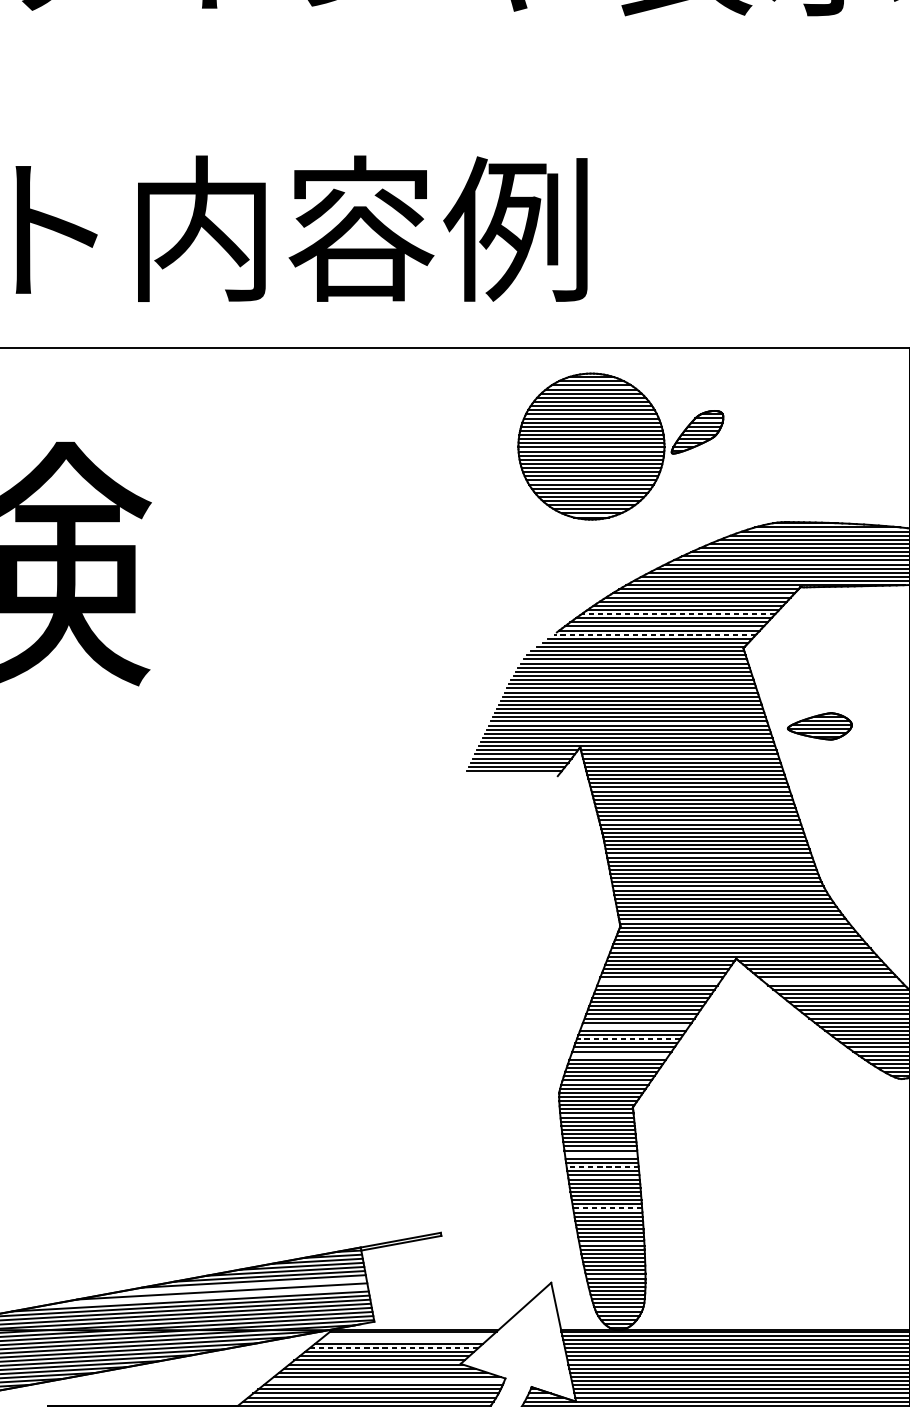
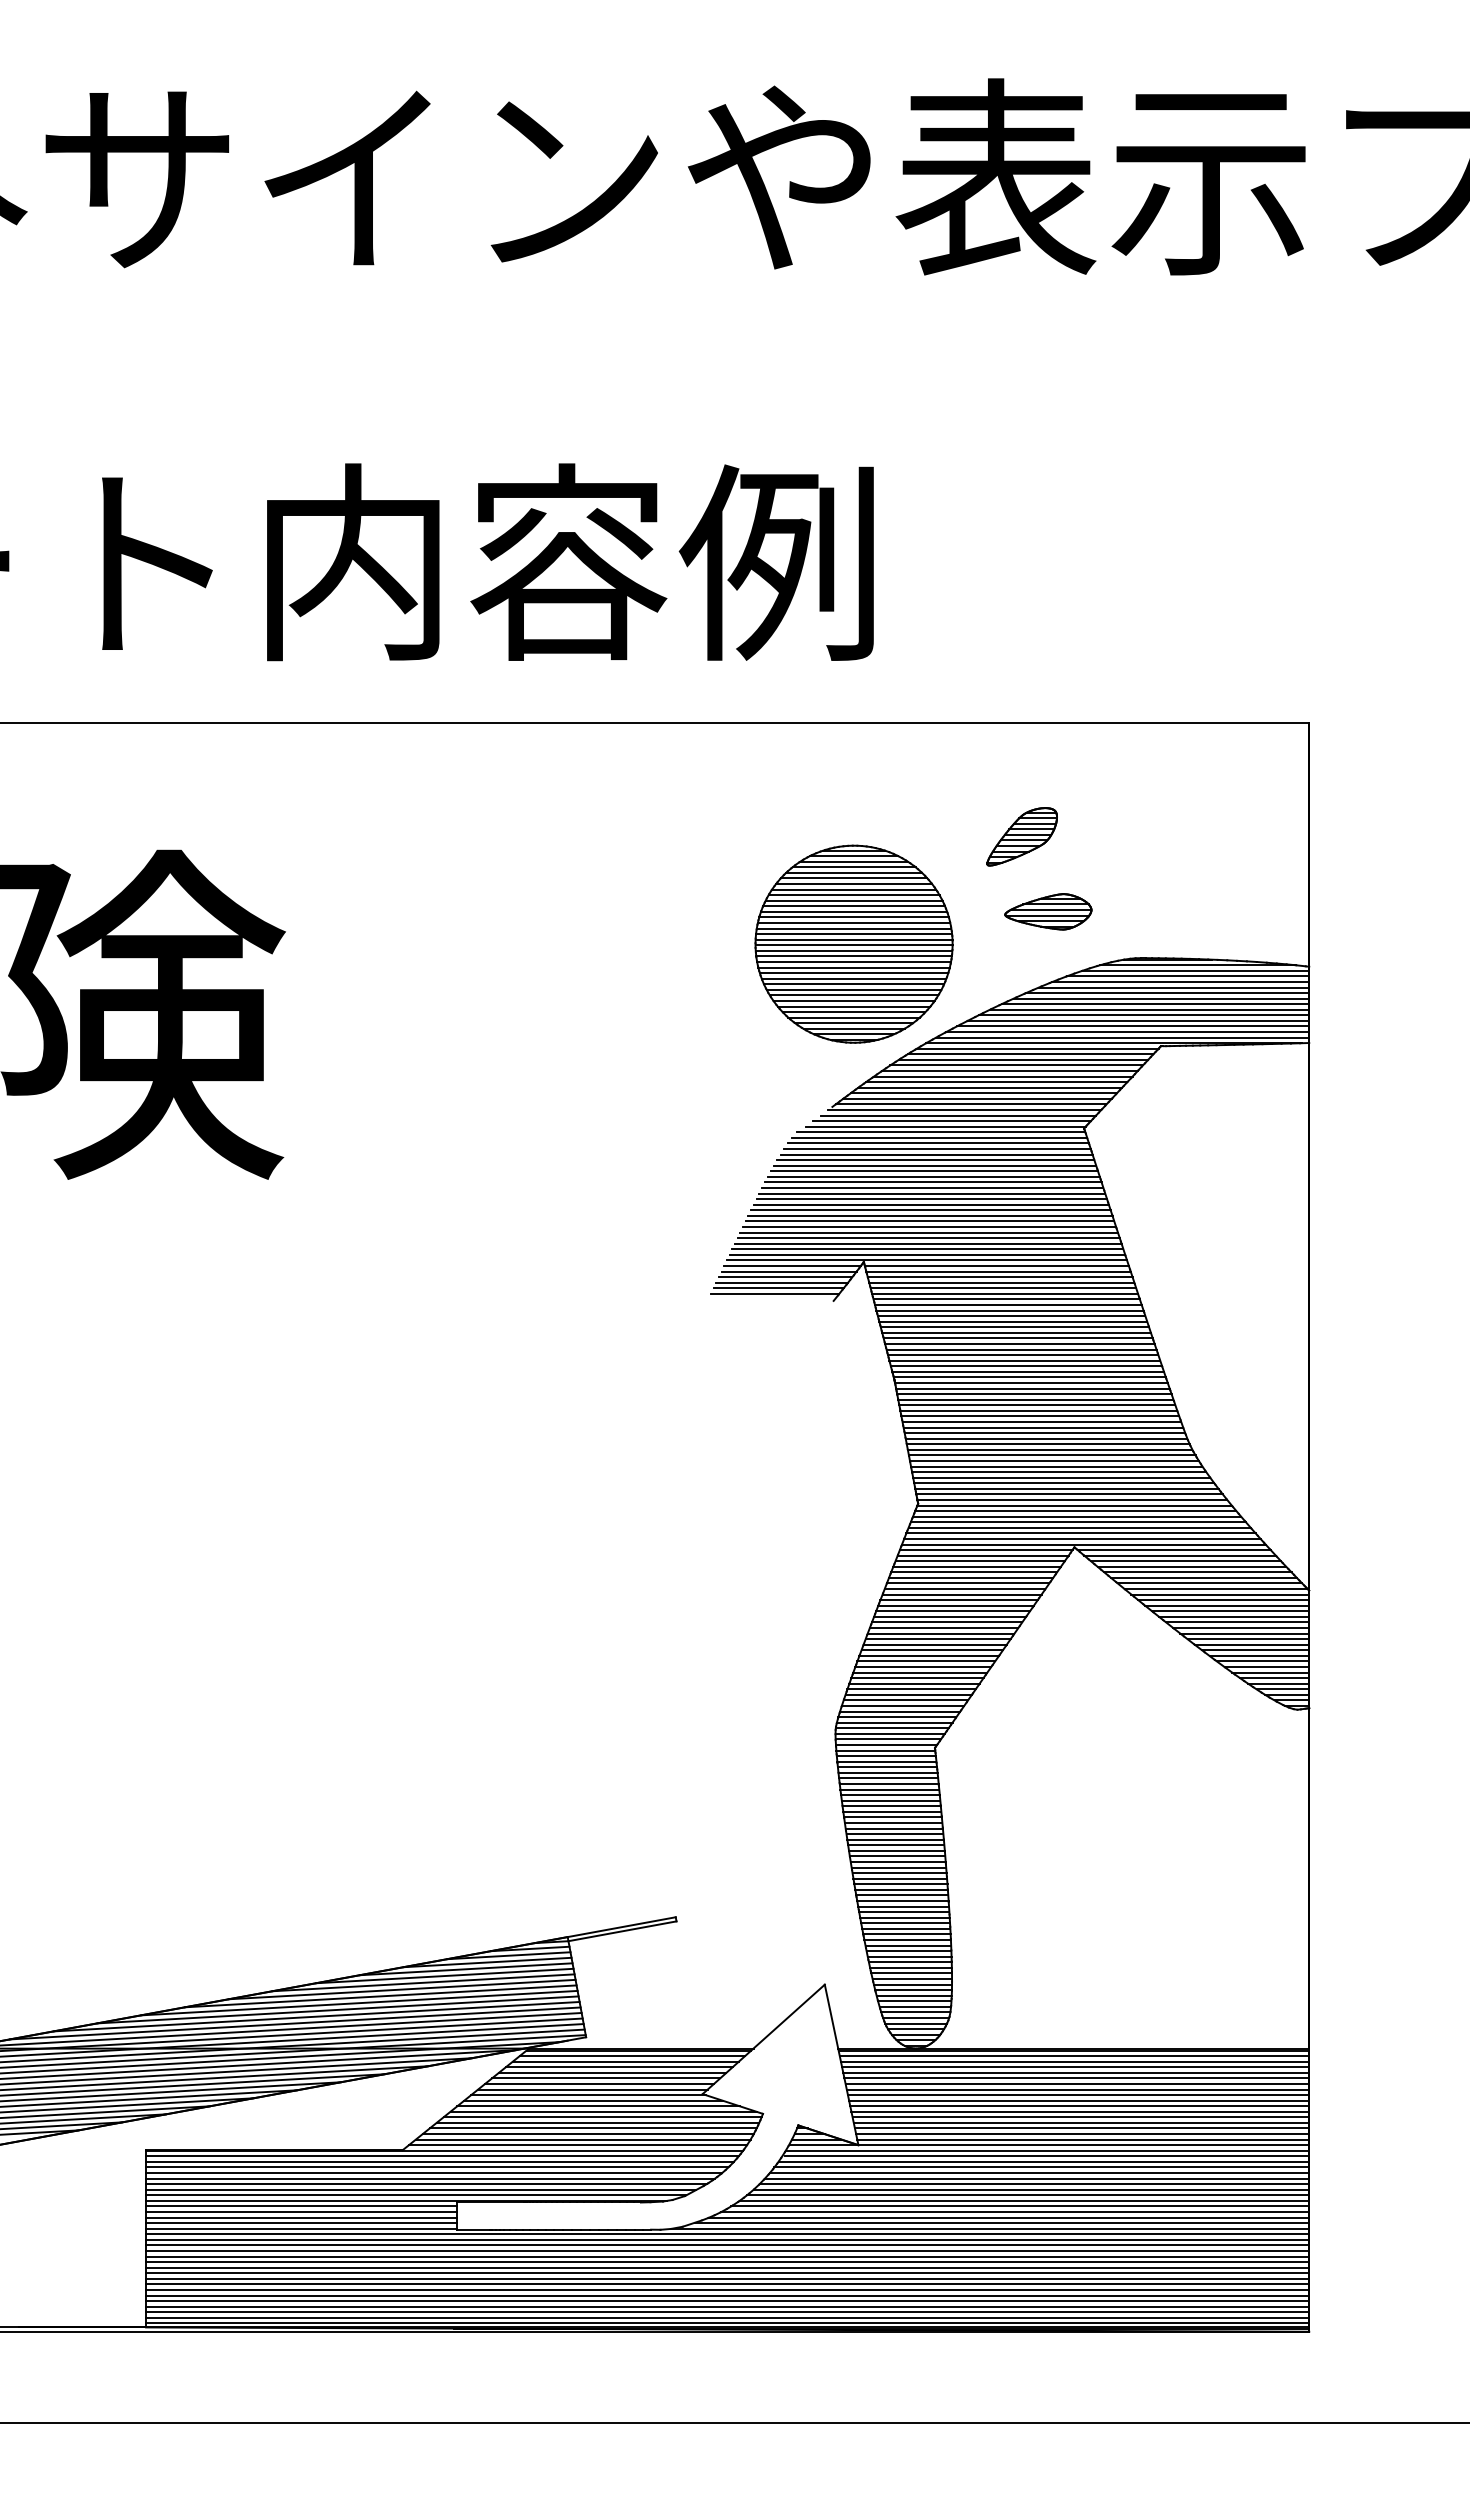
part: (591, 446) -> (853, 943), moved
line: (678, 614) -> (996, 1082), dashed -> solid
line: (654, 635) -> (964, 1110), dashed -> solid
part: (820, 726) -> (1048, 911), moved
line: (659, 981) -> (971, 1577), added
line: (831, 981) -> (1203, 1577), added
line: (634, 1027) -> (937, 1639), added
line: (628, 1038) -> (929, 1655), dashed -> solid
line: (619, 1055) -> (917, 1678), added
line: (601, 1154) -> (892, 1811), added
line: (602, 1167) -> (894, 1828), dashed -> solid
line: (607, 1208) -> (900, 1884), dashed -> solid
line: (237, 1286) -> (401, 1989), added
line: (206, 1296) -> (359, 2002), added
line: (408, 1336) -> (632, 2056), added
line: (403, 1339) -> (625, 2061), added
line: (393, 1347) -> (612, 2072), dashed -> solid
line: (386, 1381) -> (602, 2117), added

